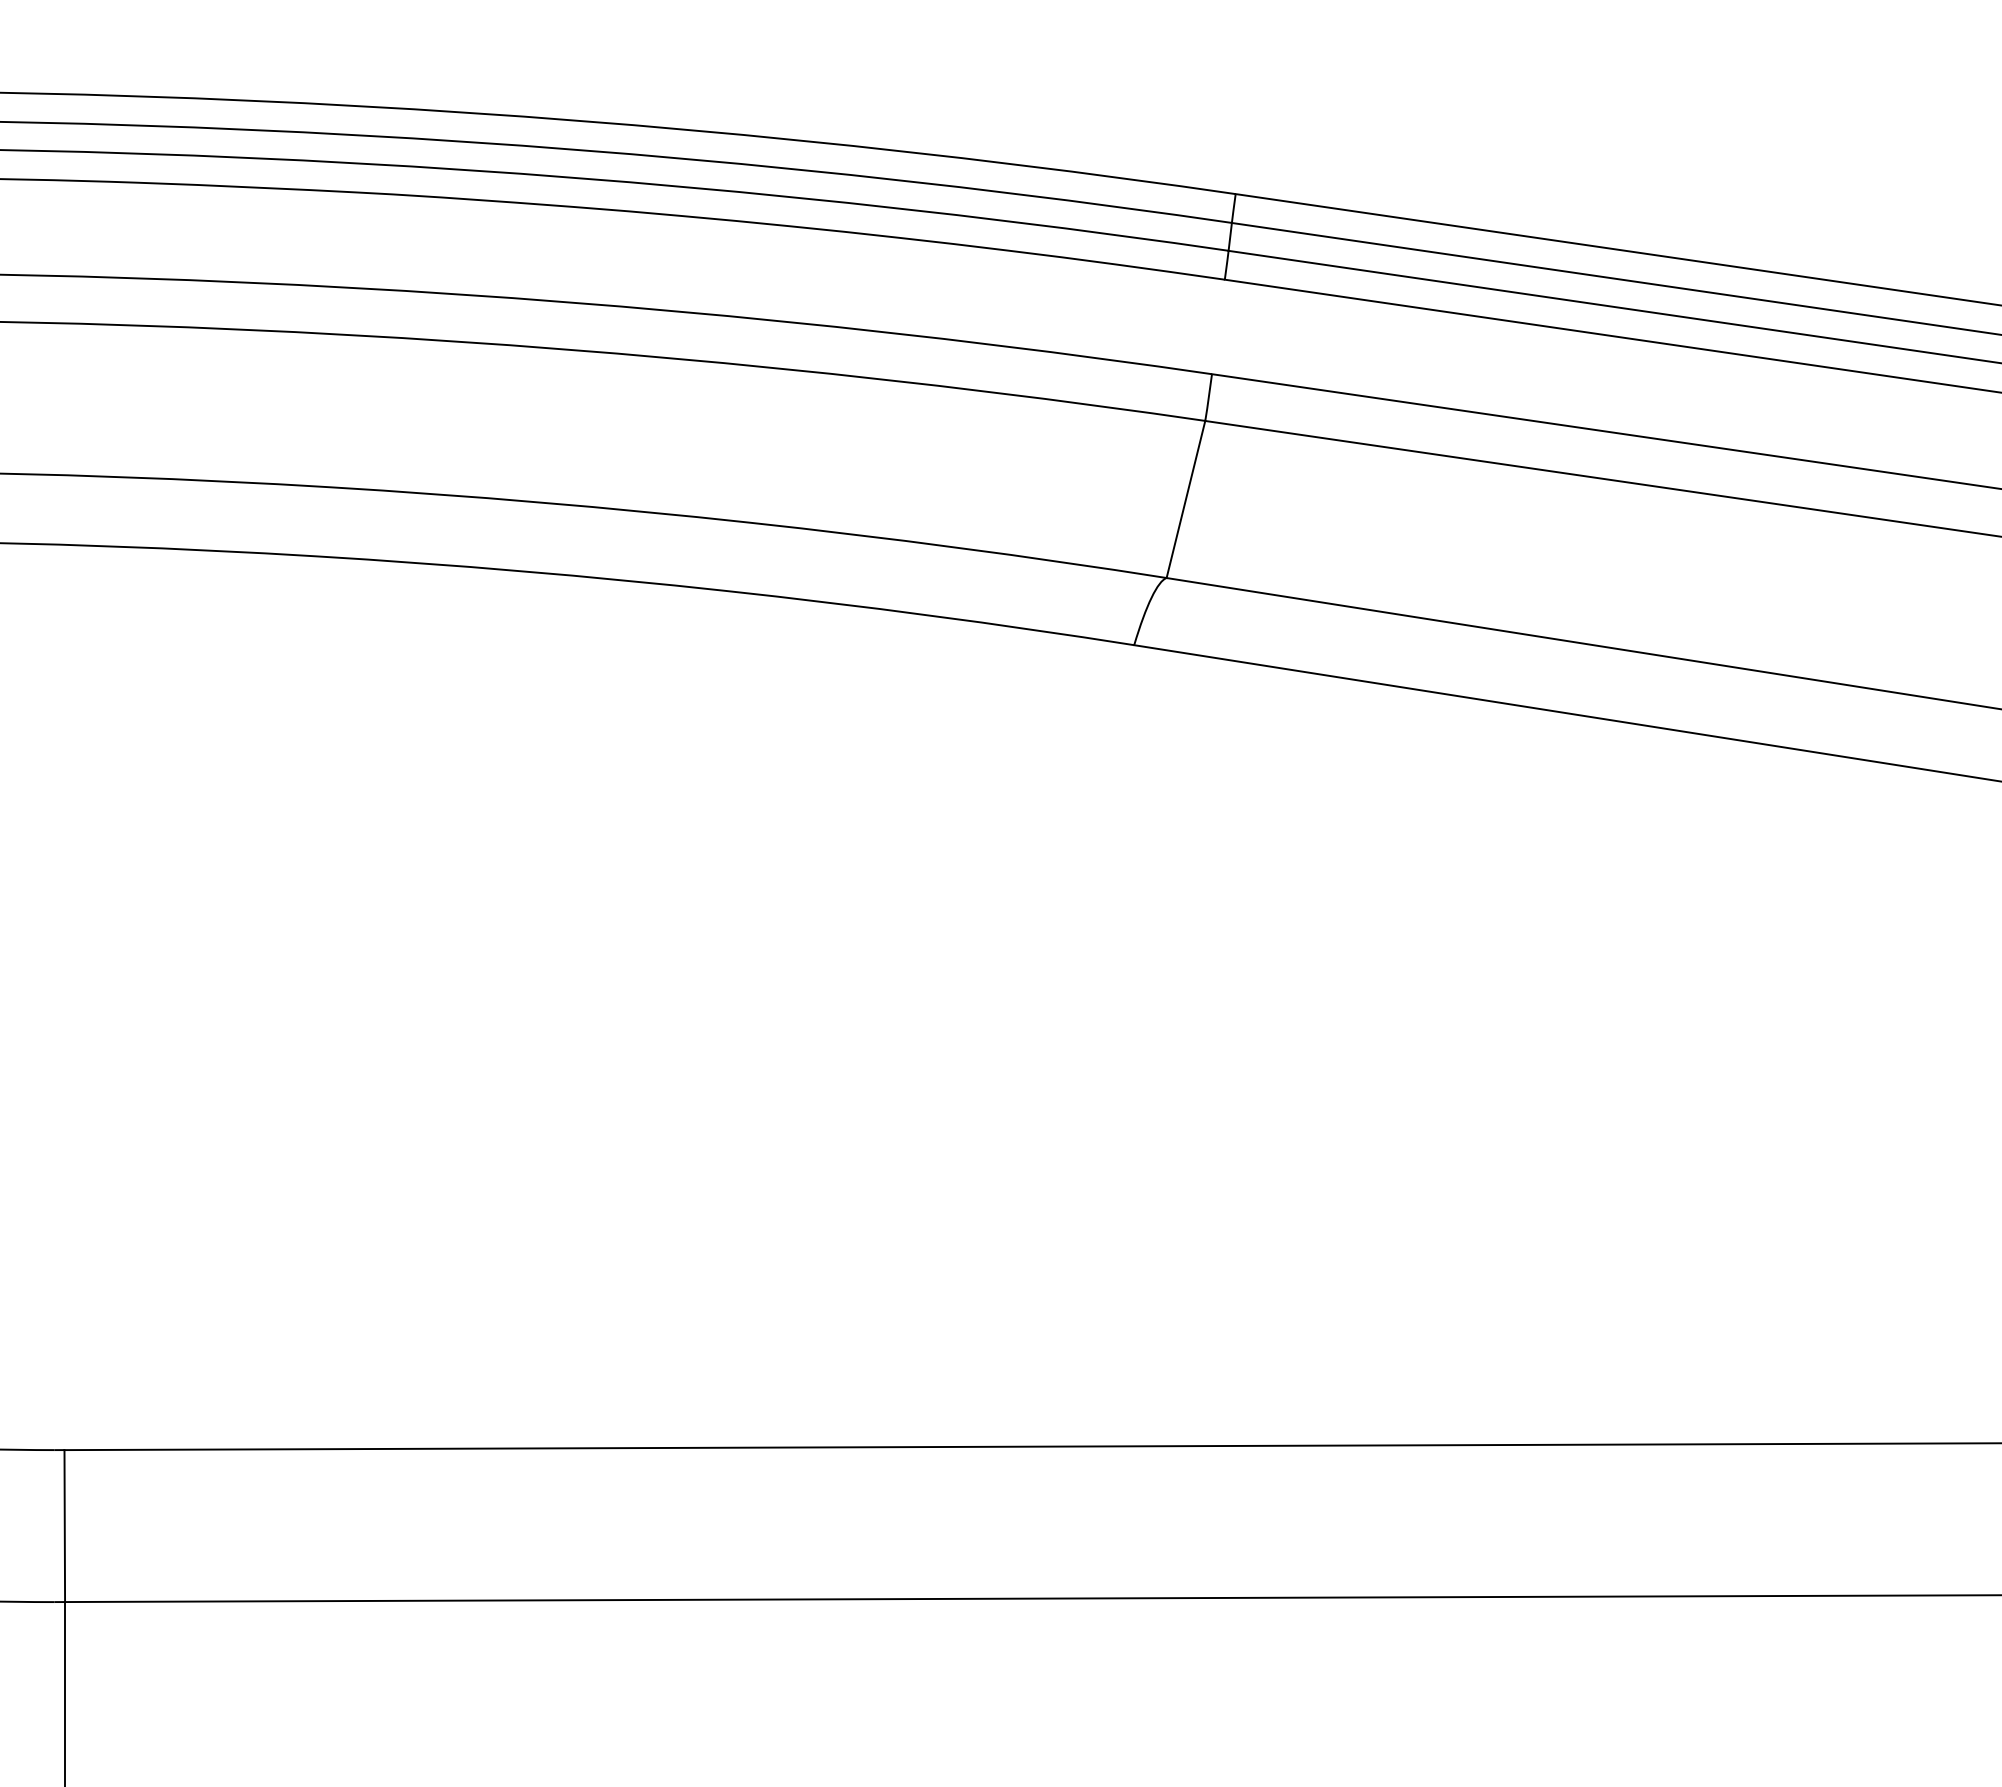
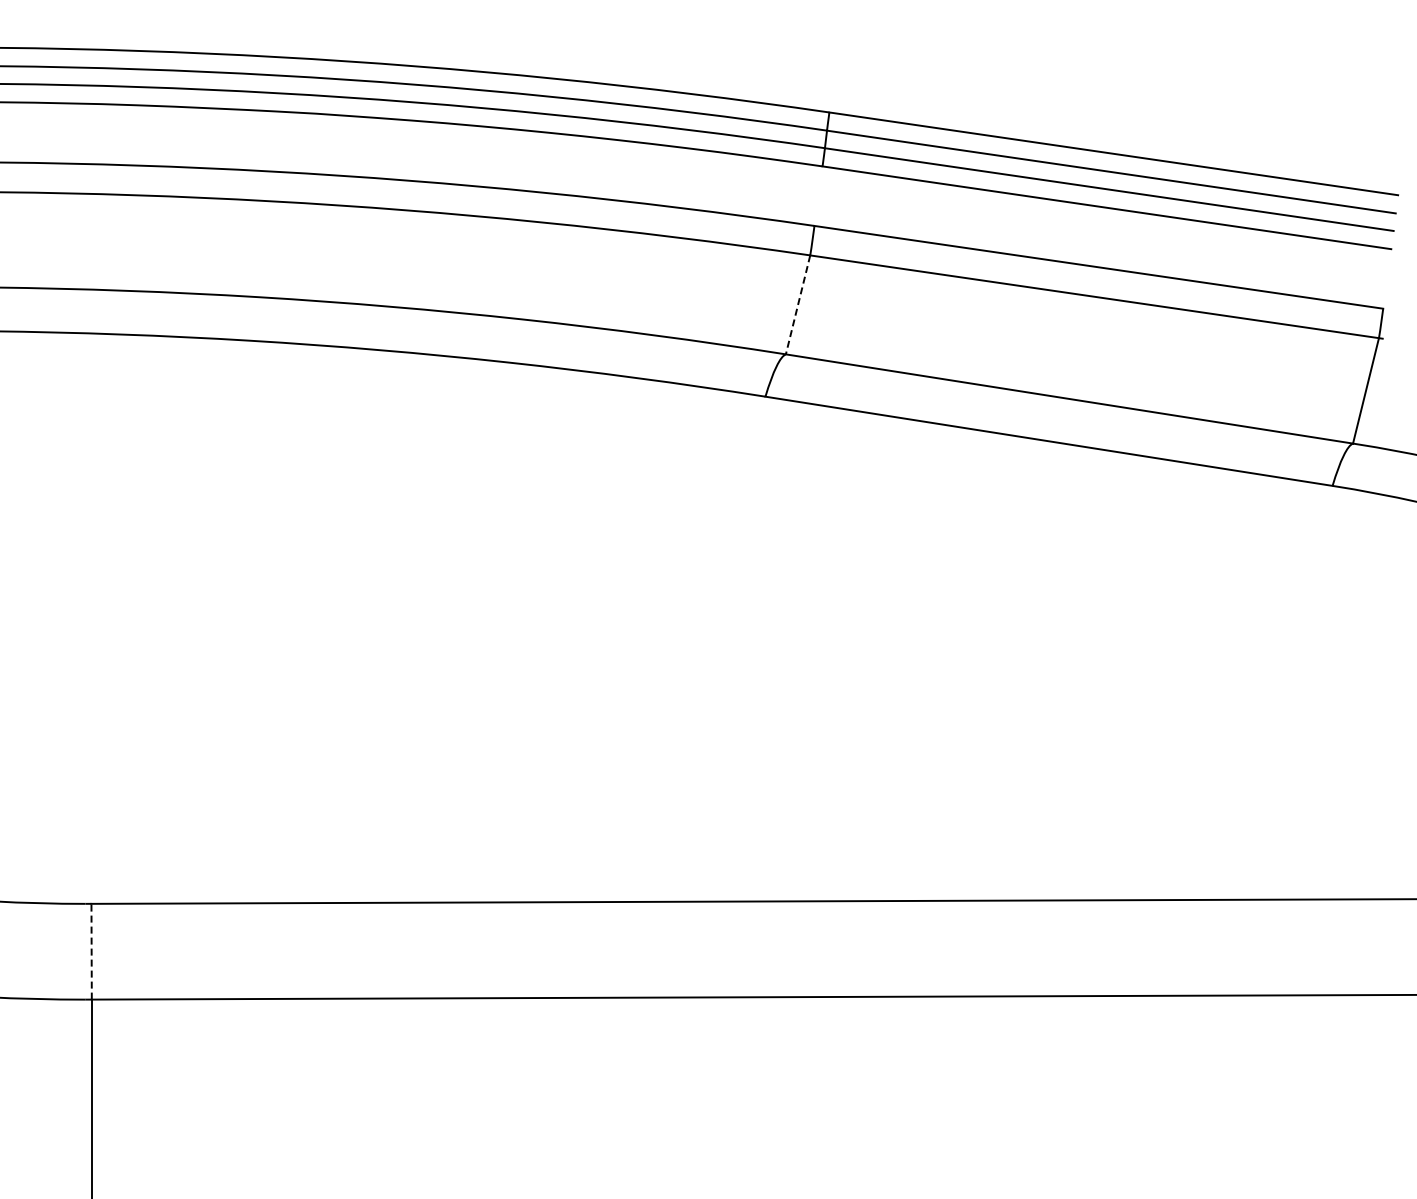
line: (1186, 498) -> (798, 304), solid -> dashed
line: (64, 1525) -> (91, 951), solid -> dashed

